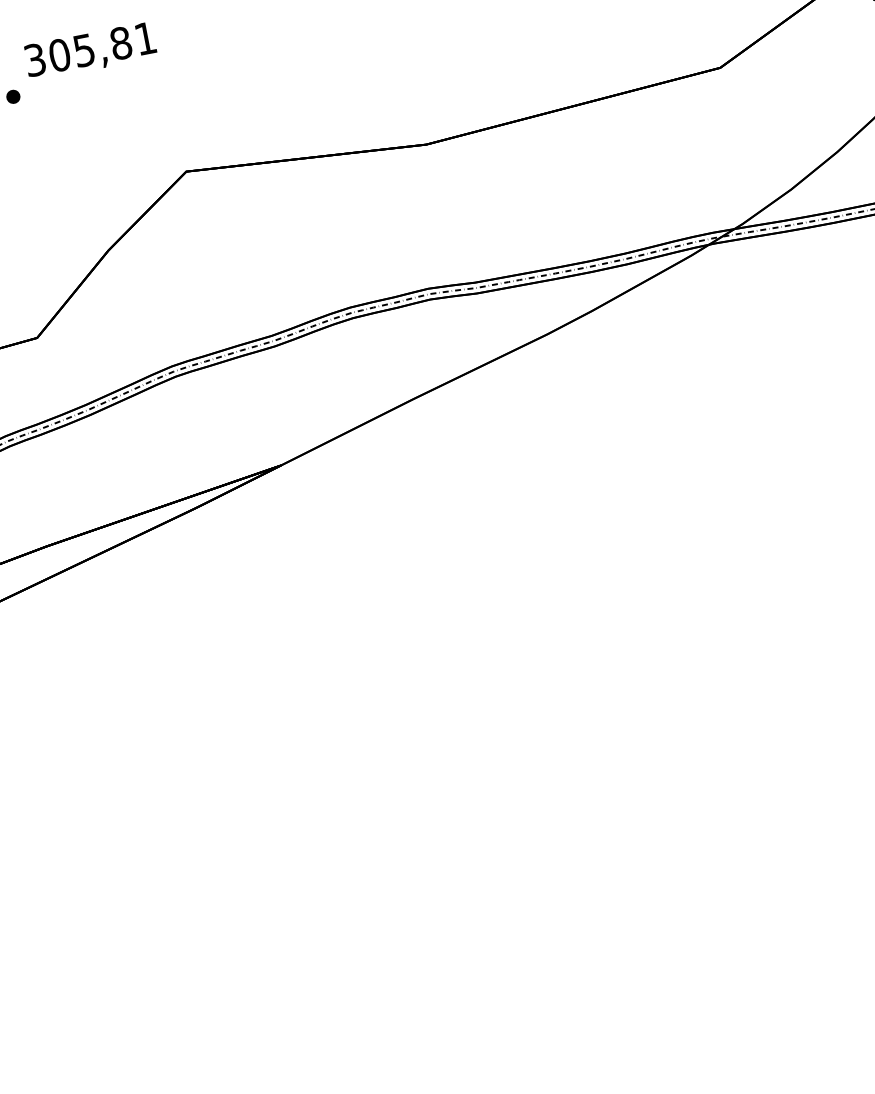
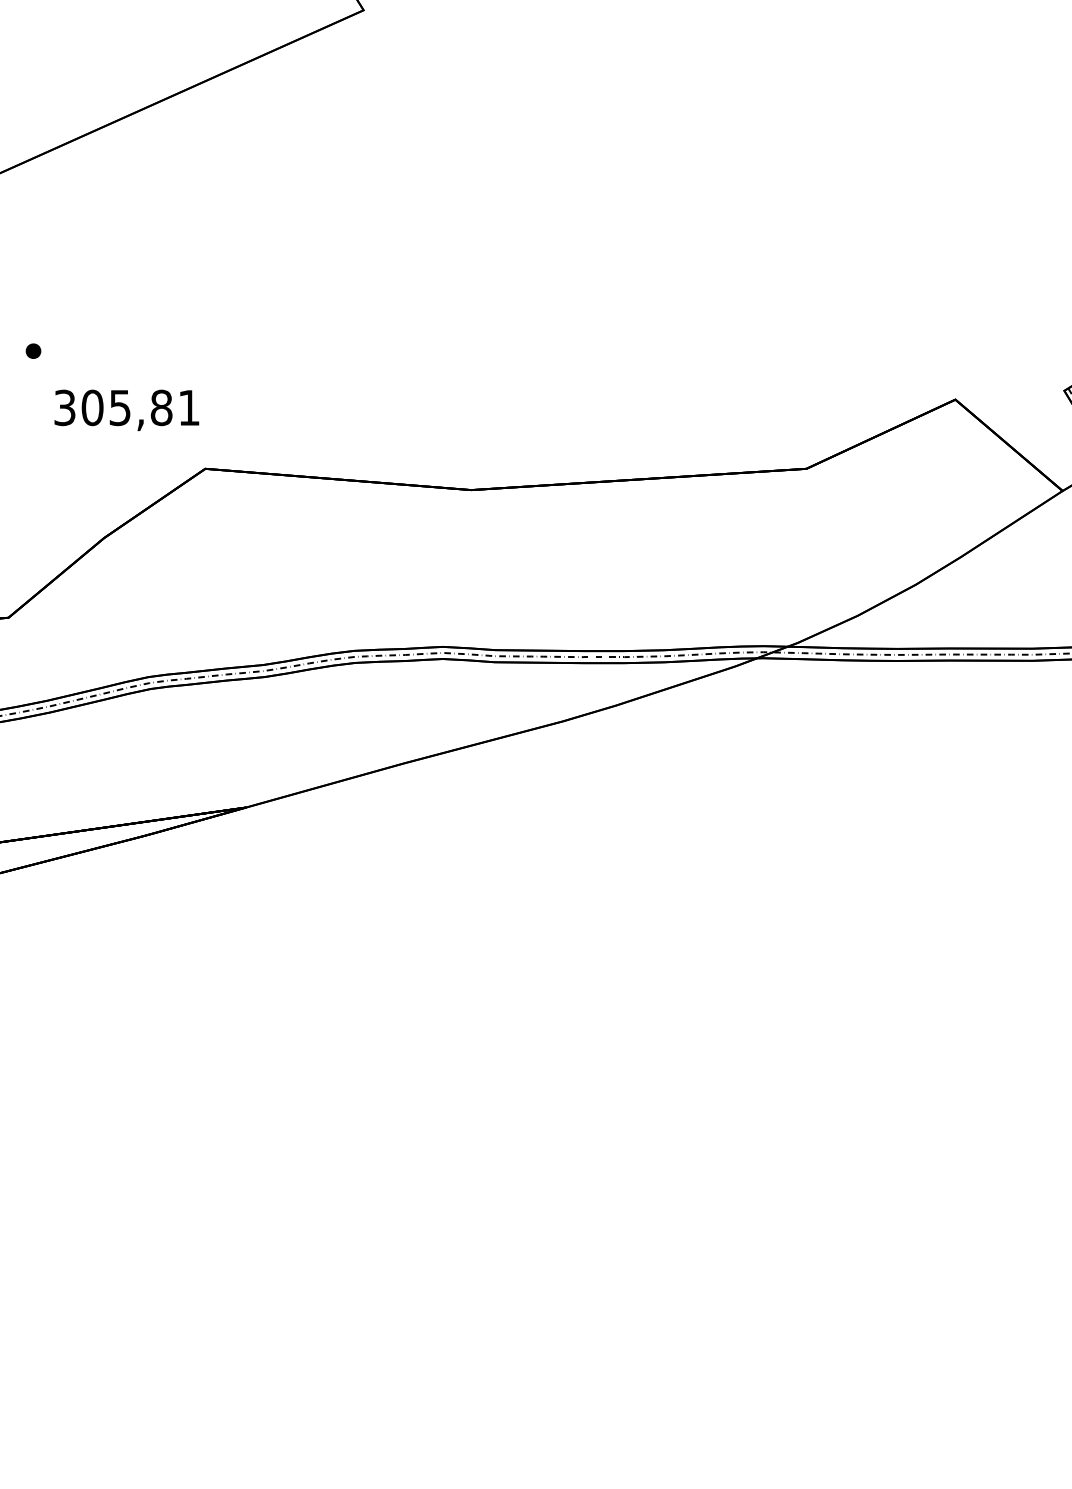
text: (90, 50) -> (126, 409), moved

